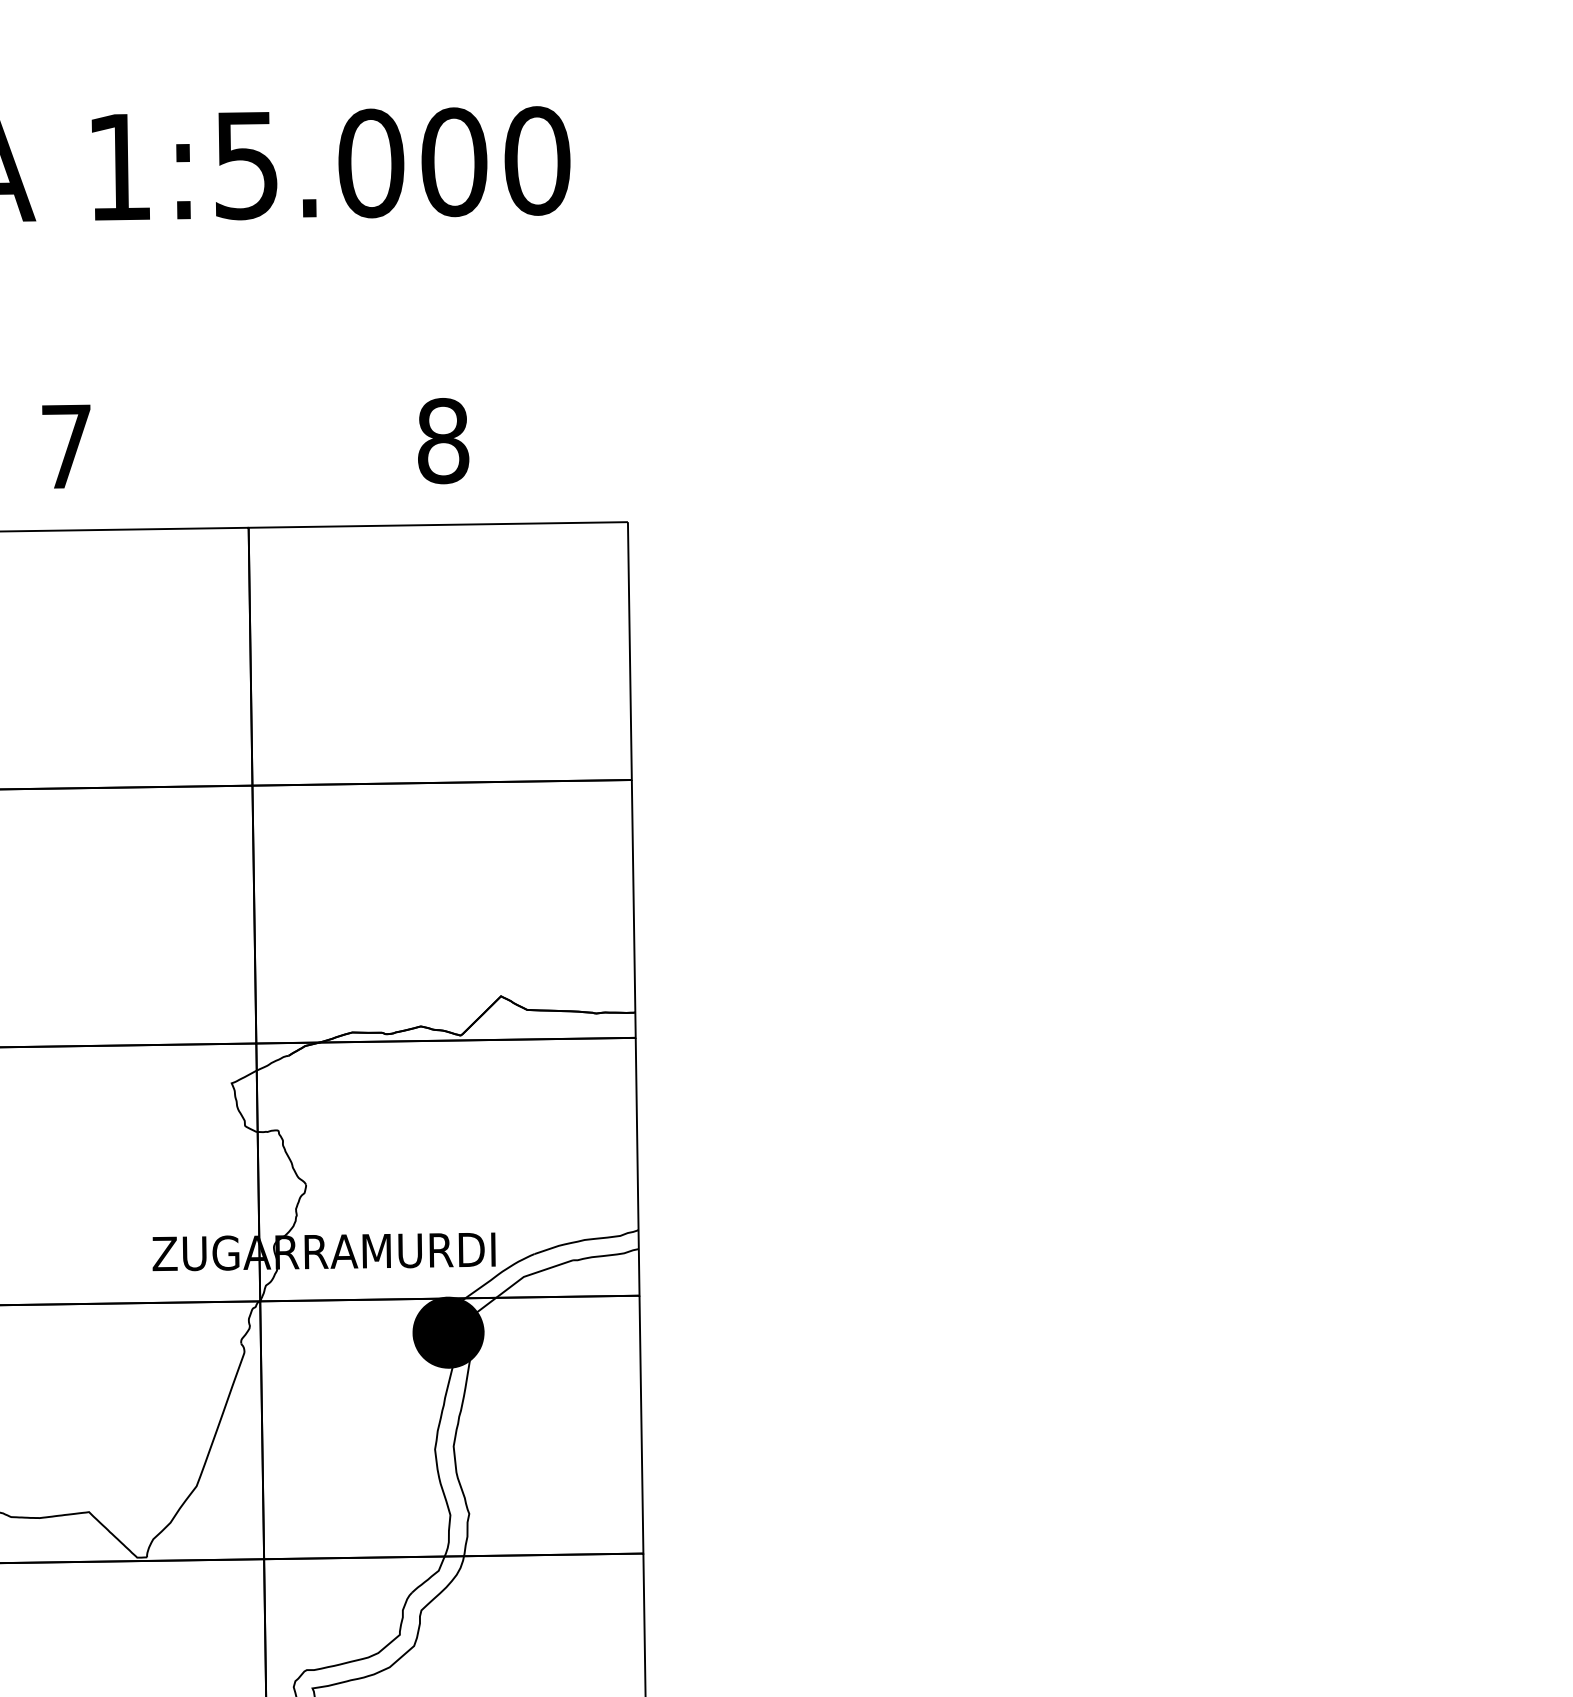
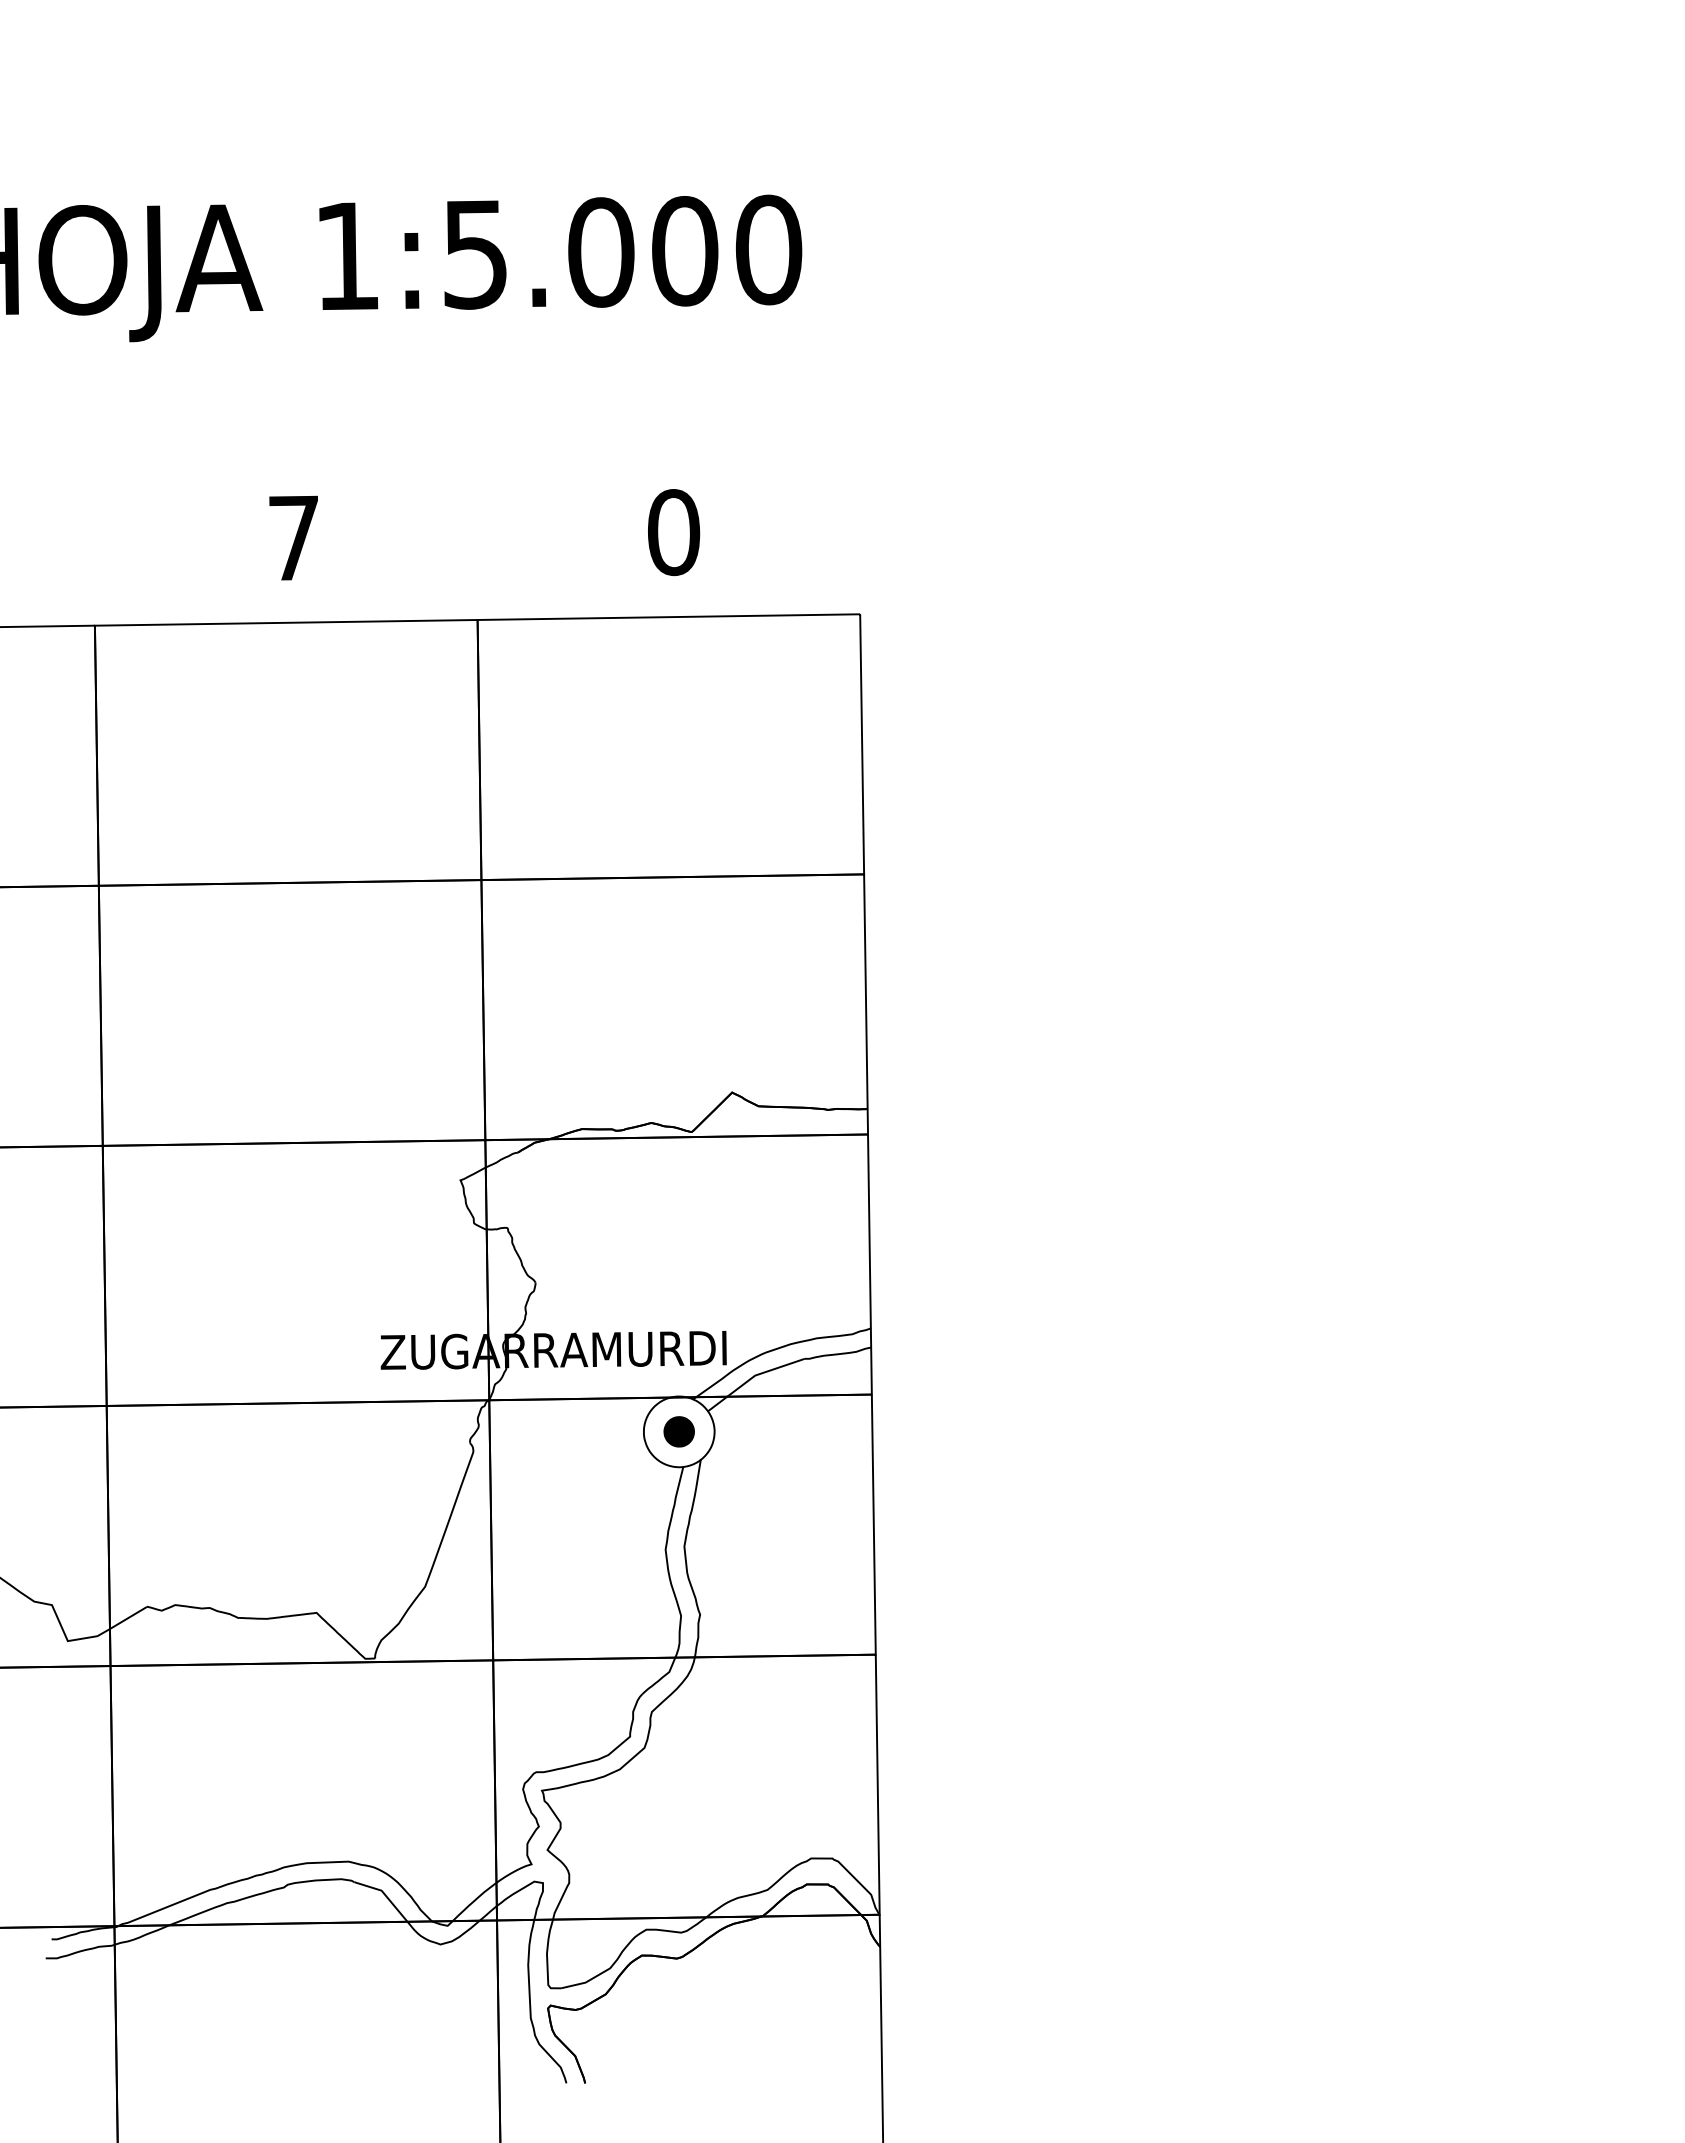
text: (443, 441) -> (674, 532), 8 -> 0
fill: (447, 1332) -> (678, 1431), removed

